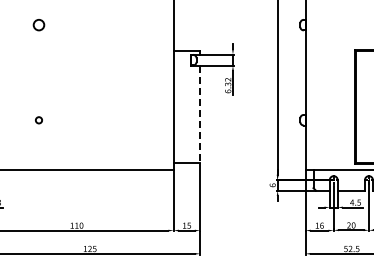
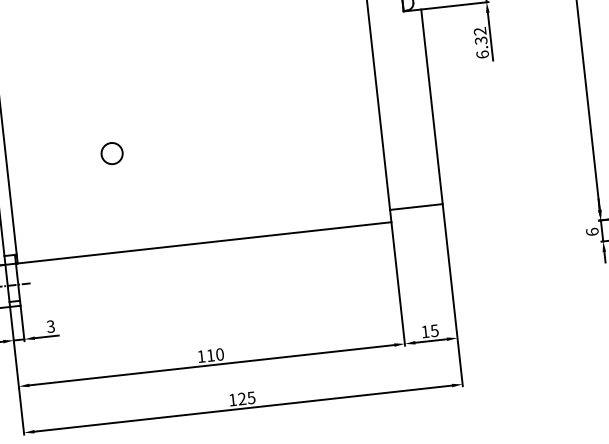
line: (200, 114) -> (432, 106), dashed -> solid
circle: (38, 120) -> (111, 154), size x1.67

